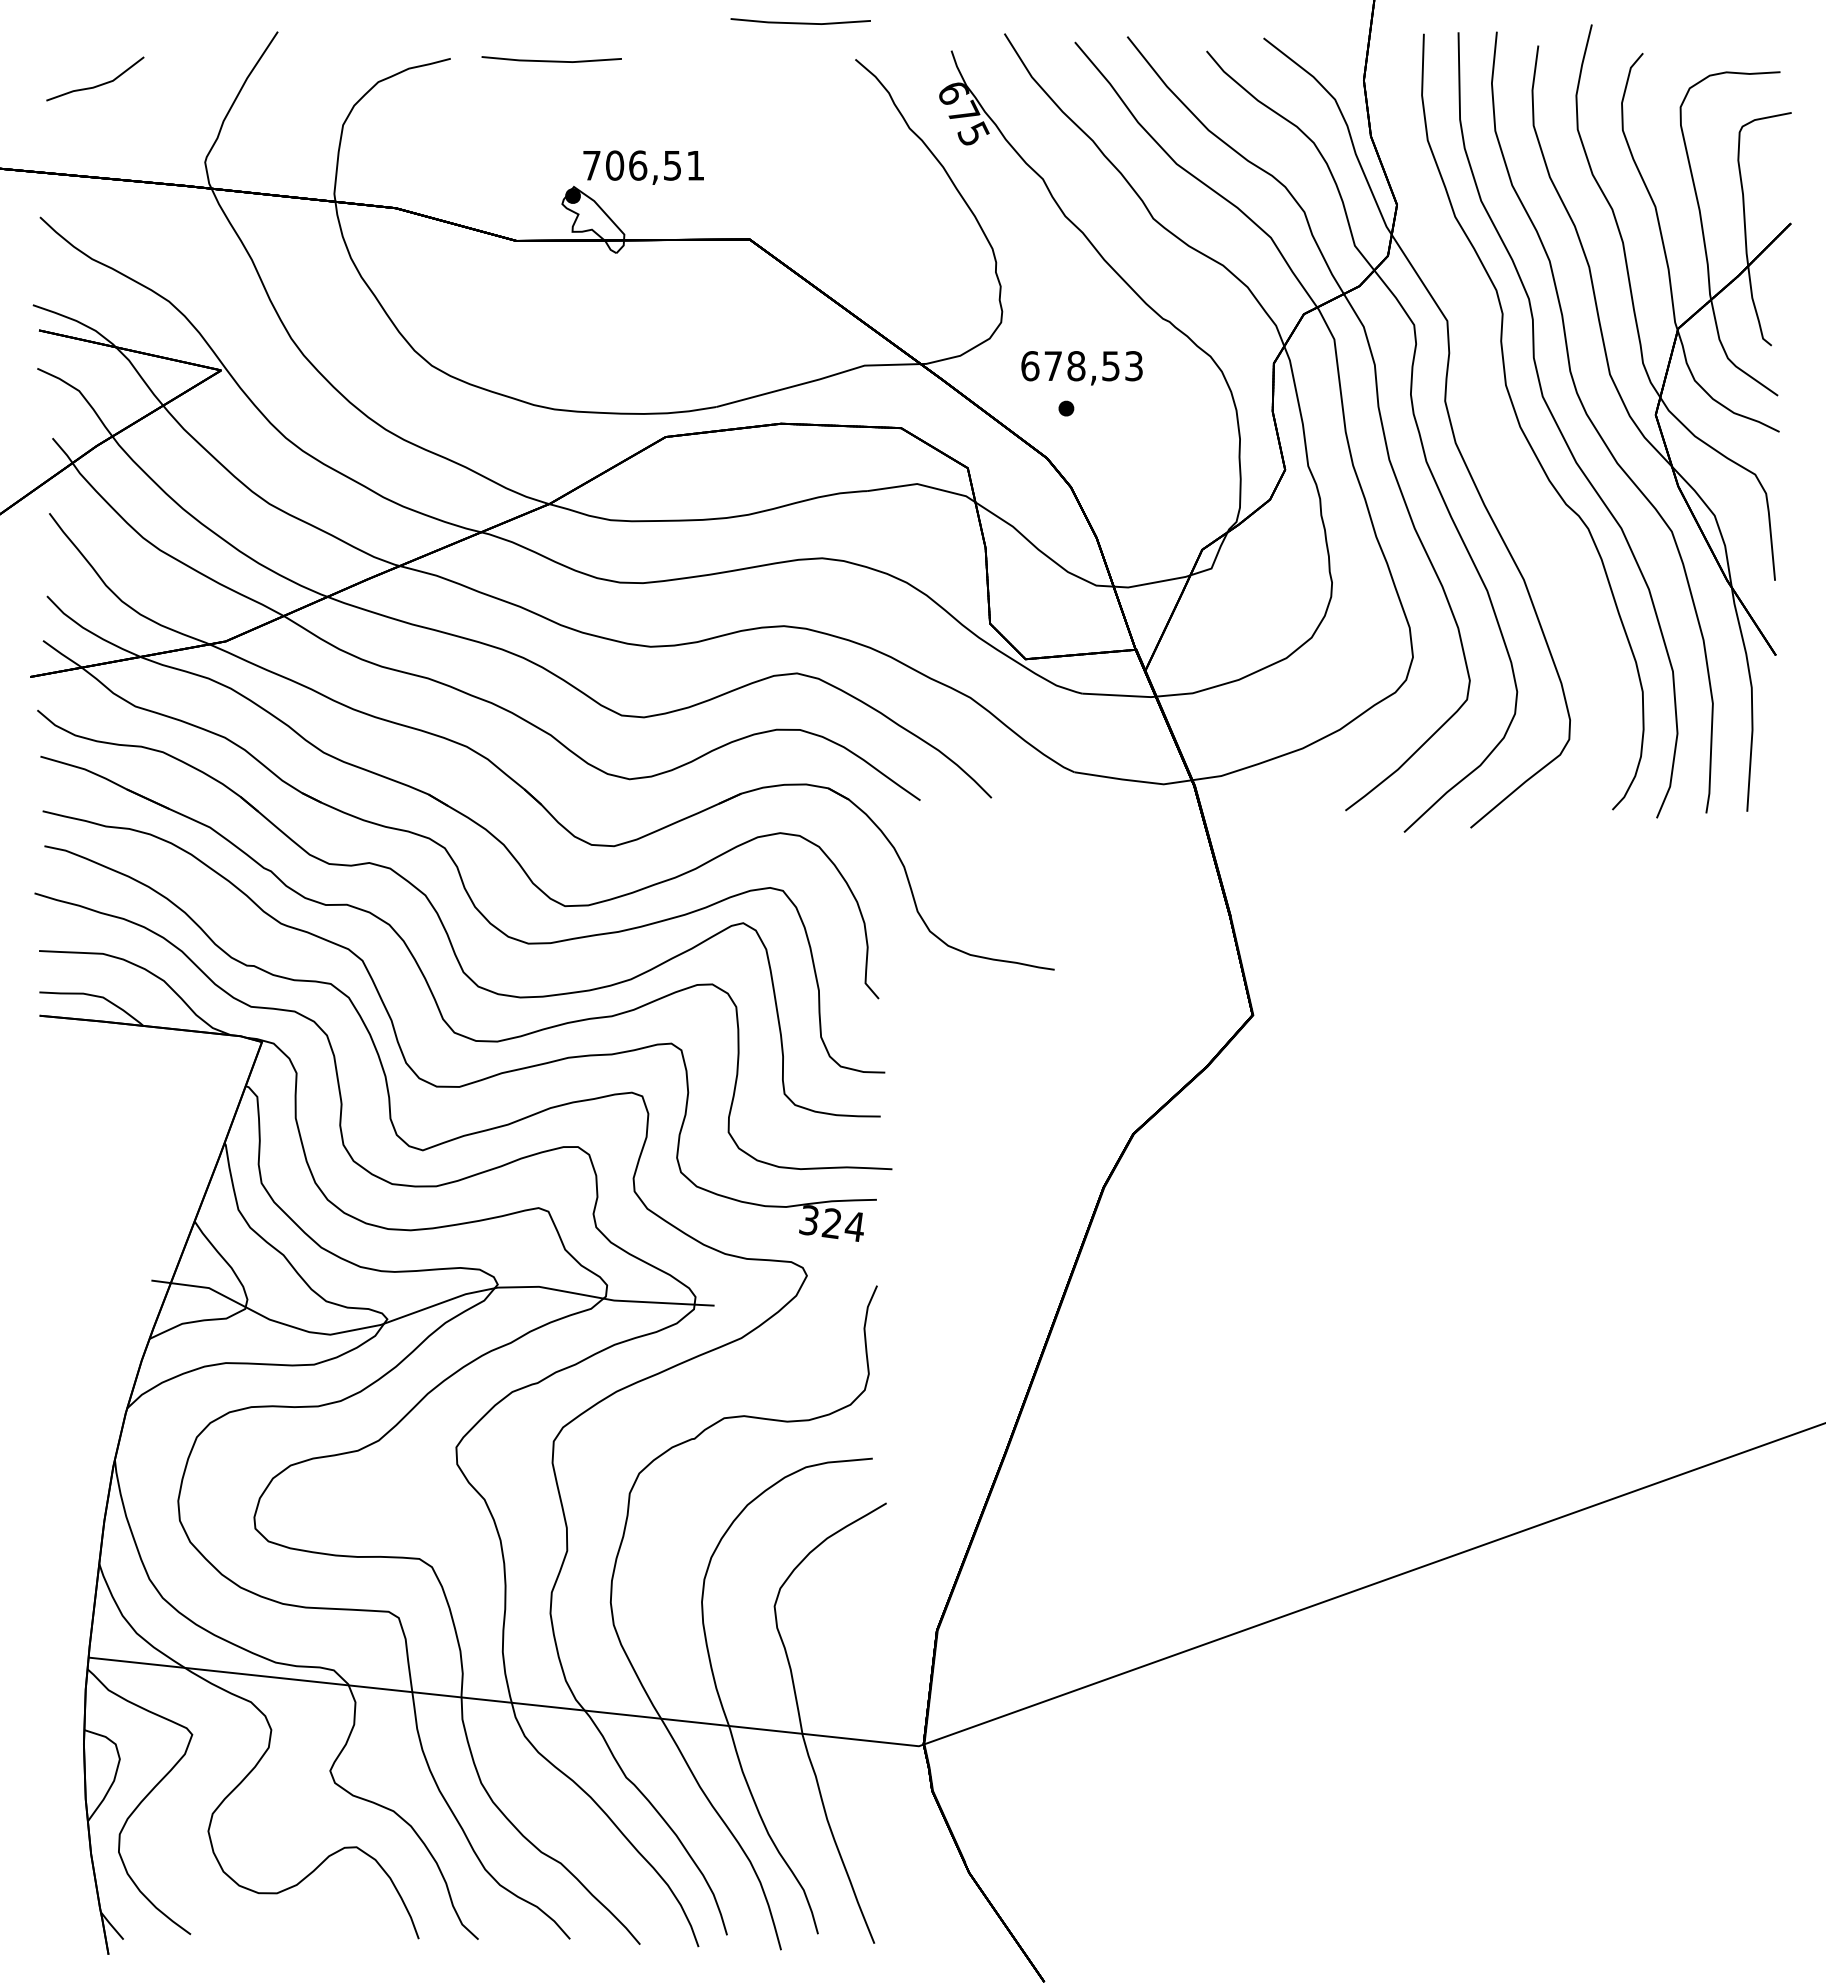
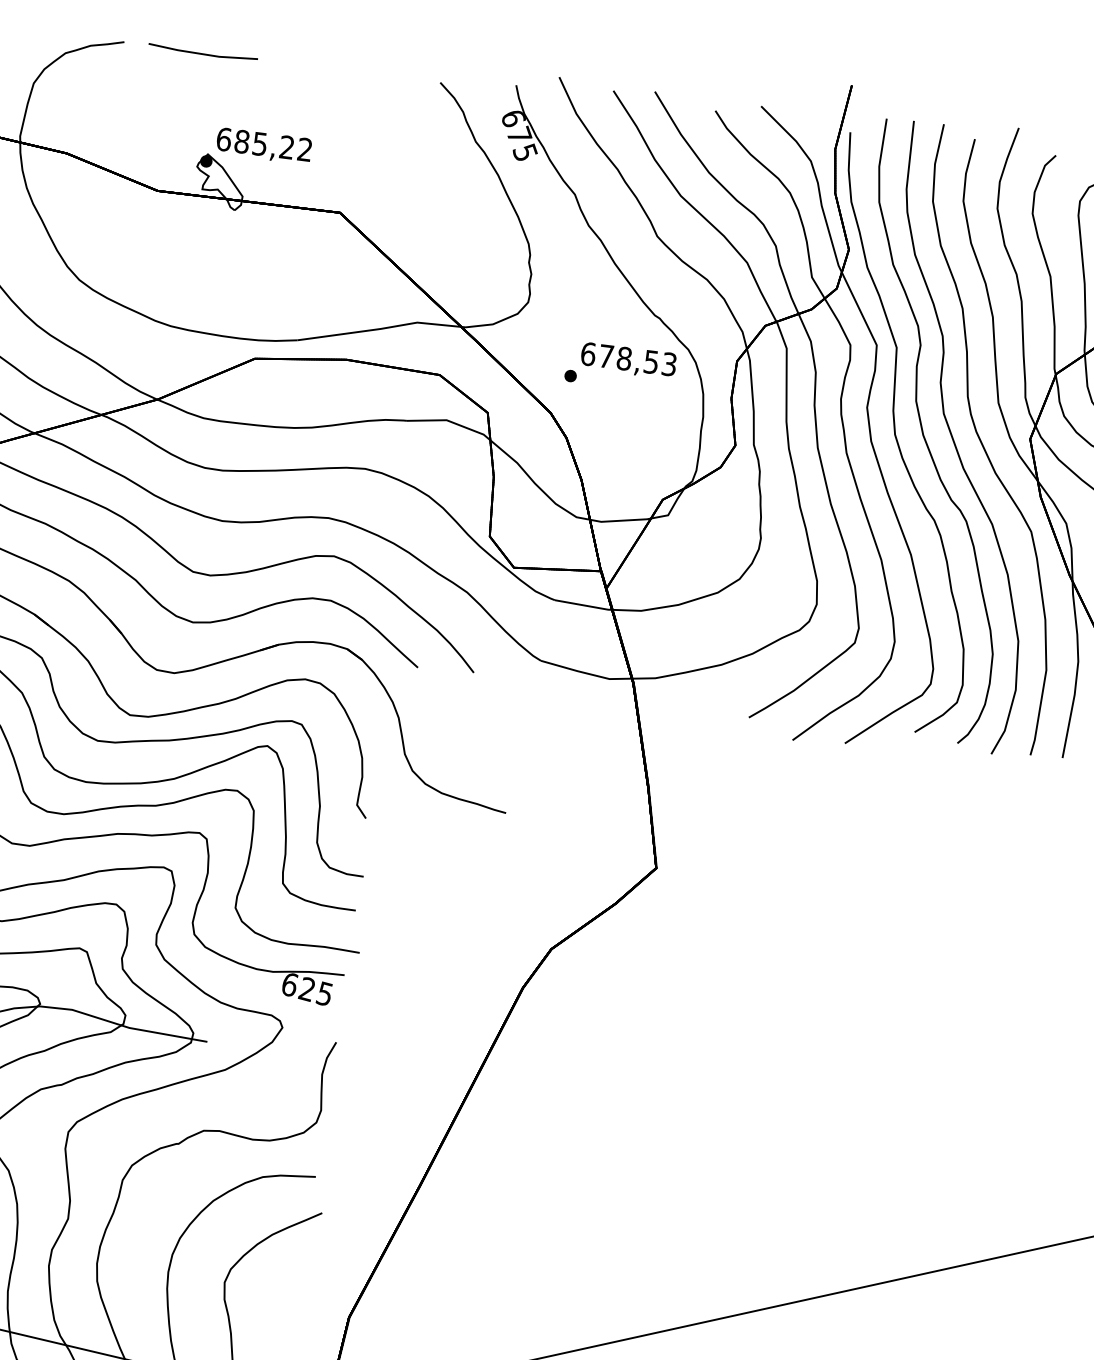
line: (800, 22) -> (401, 48), removed
text: (643, 165) -> (264, 144), 706,51 -> 685,22
text: (1081, 368) -> (628, 361), moved
curve: (1486, 432) -> (896, 436), added
text: (831, 1223) -> (306, 989), 324 -> 625

